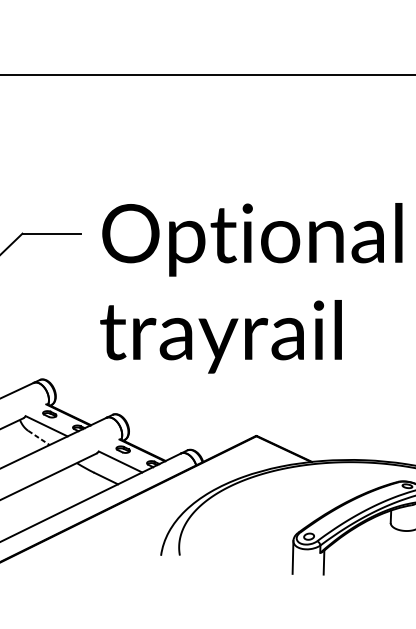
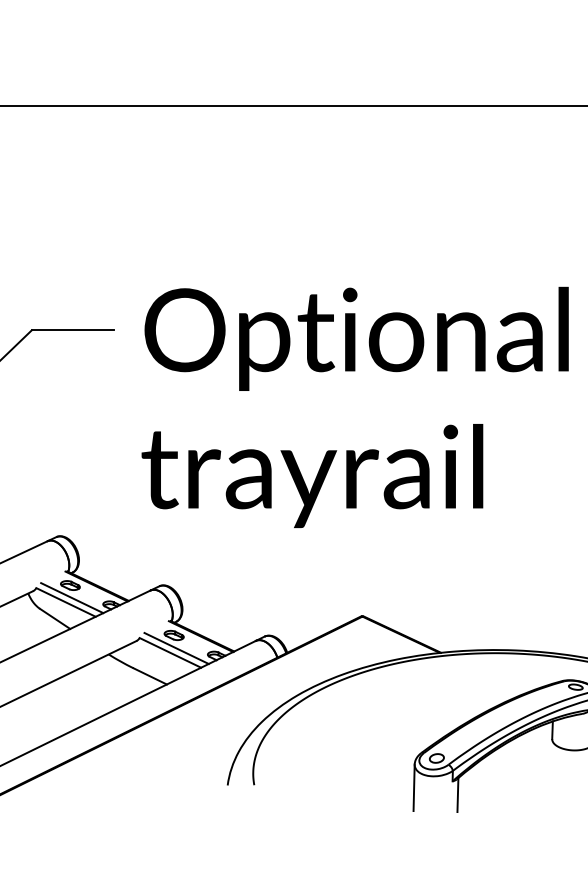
line: (51, 423) -> (72, 598), added
line: (39, 438) -> (55, 619), dashed -> solid
line: (124, 458) -> (176, 647), added

